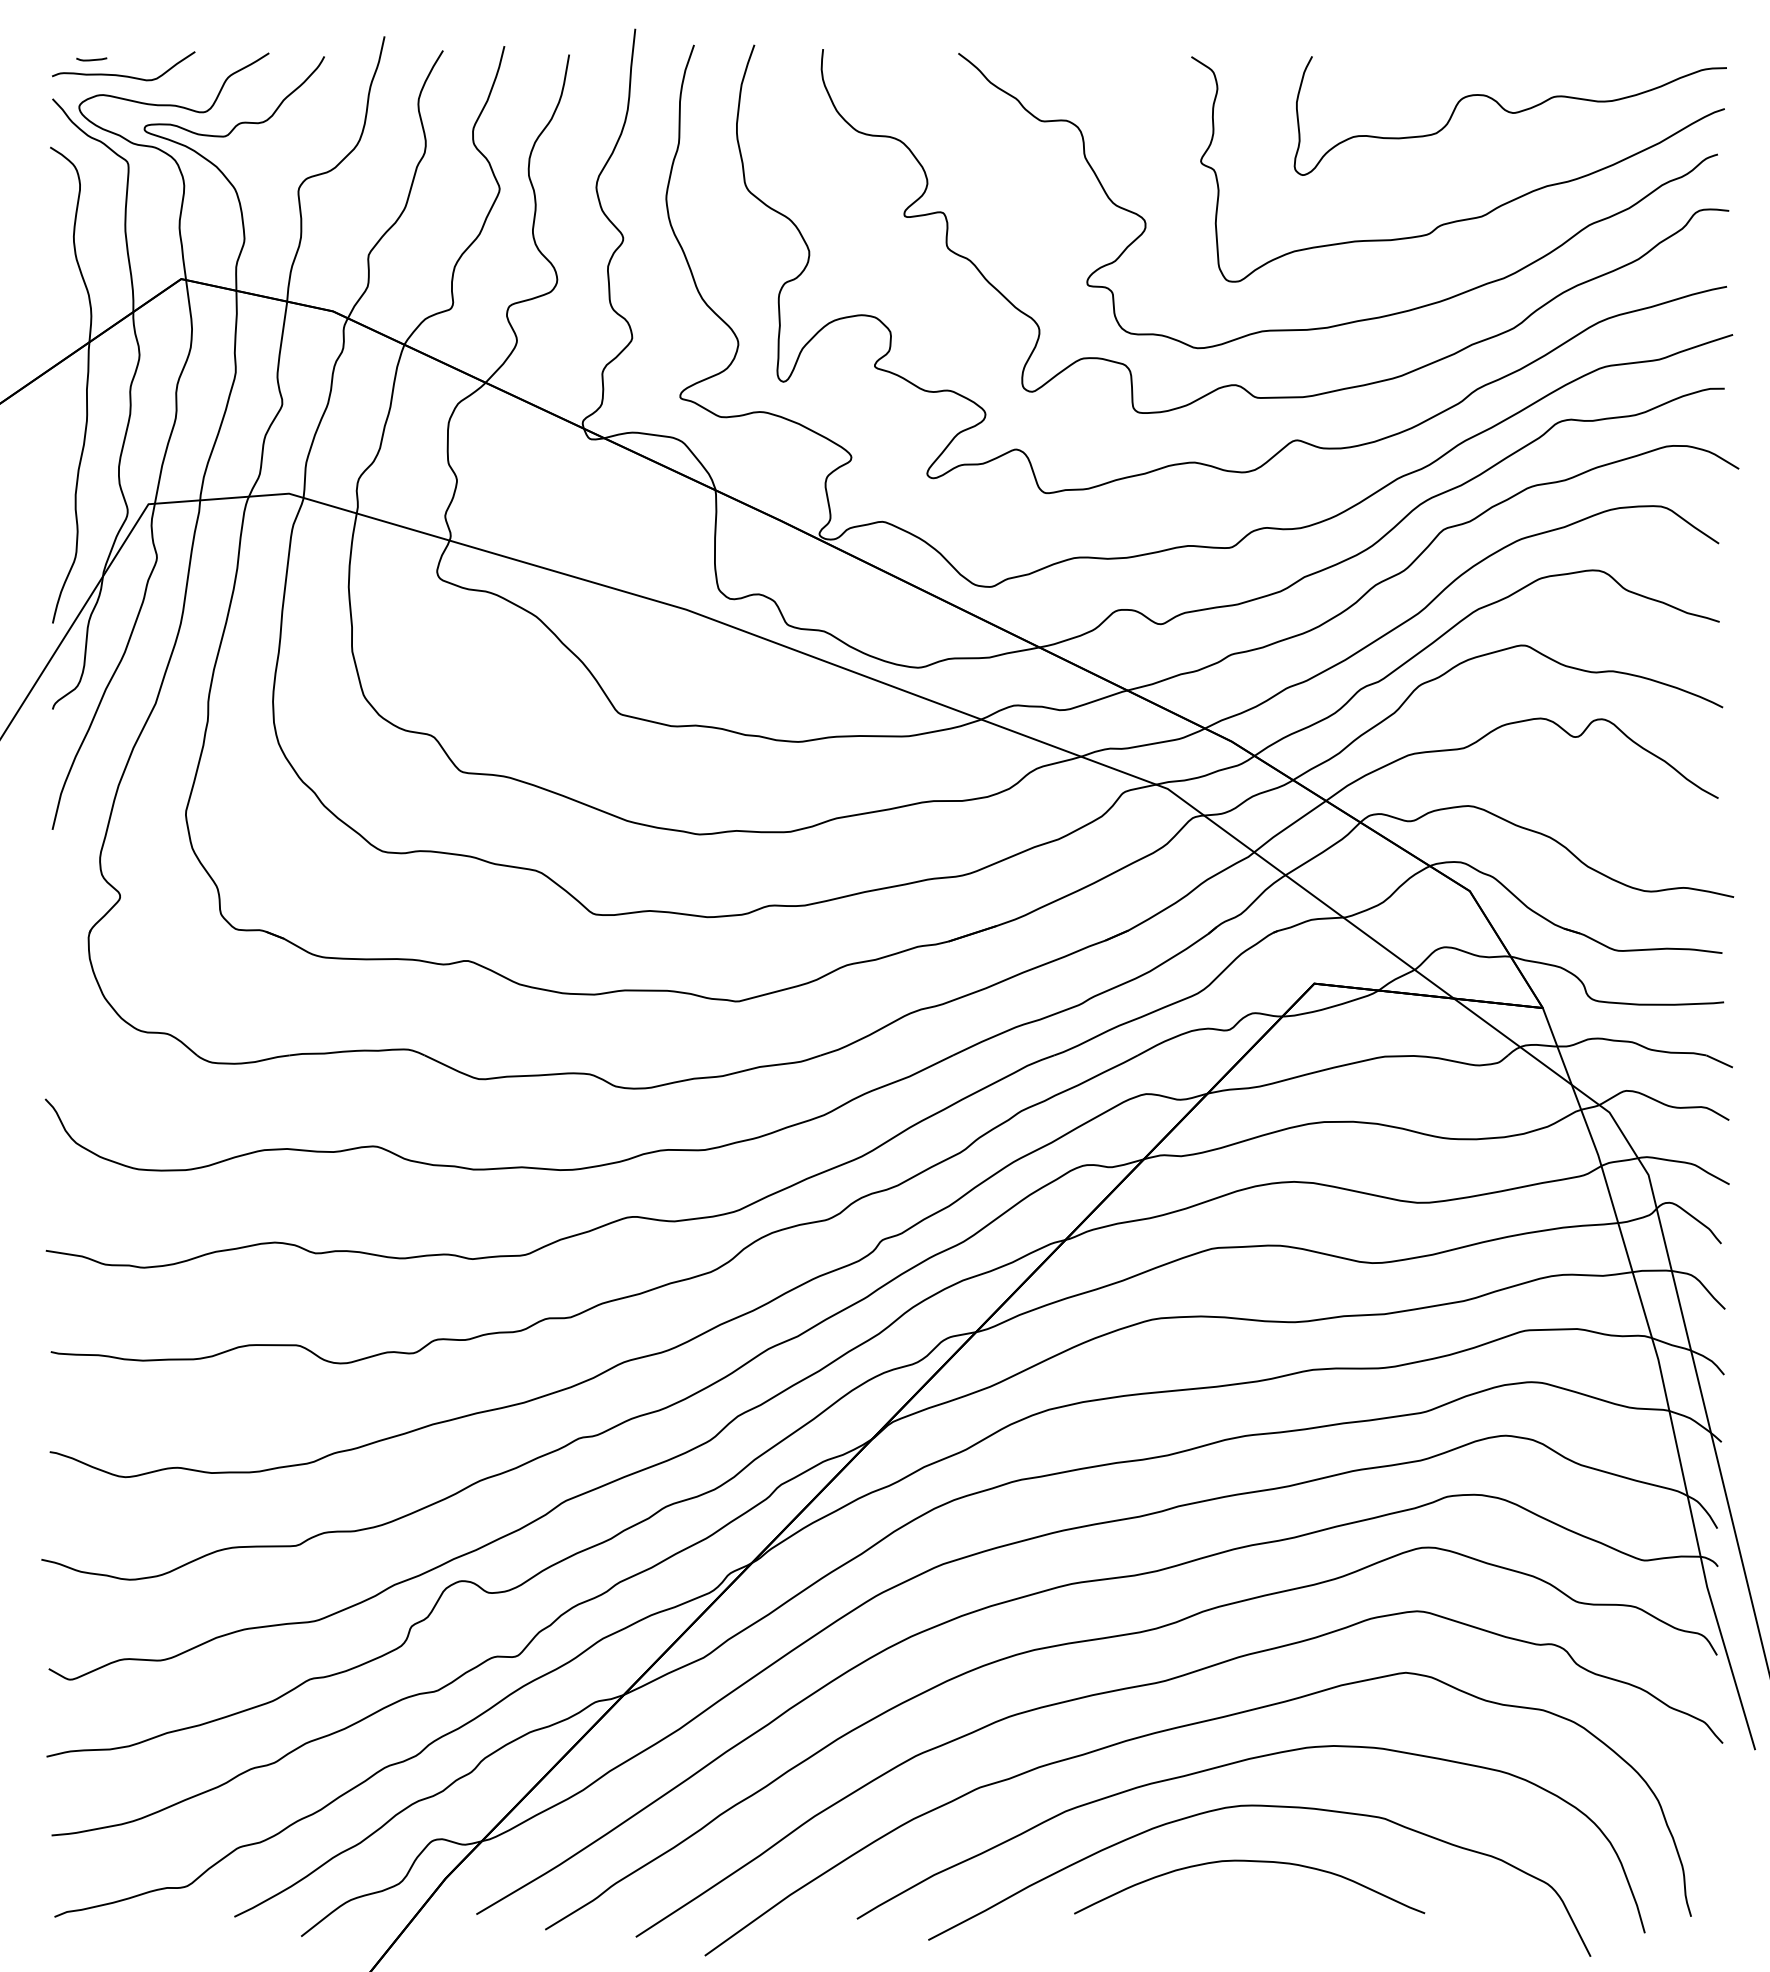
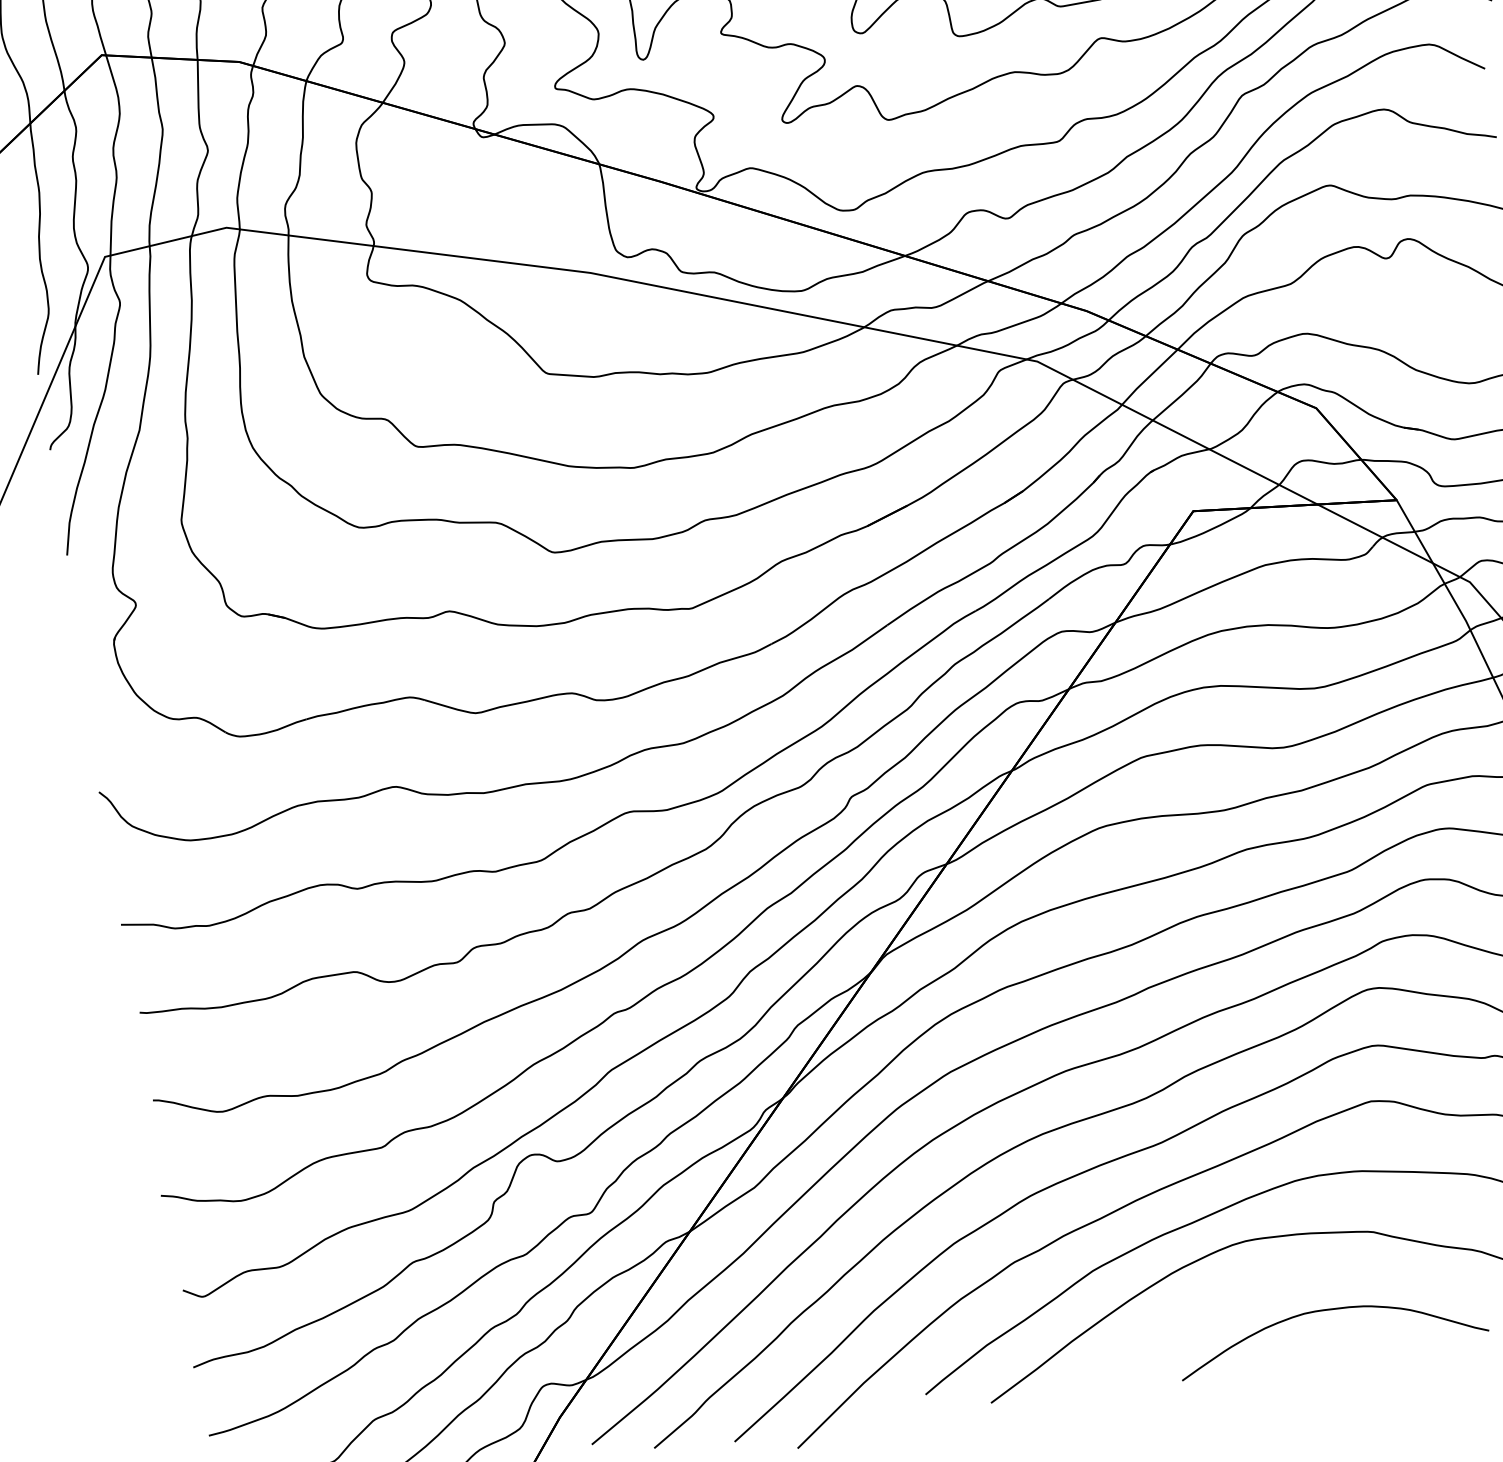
curve: (1254, 1862) -> (1332, 1310), moved

